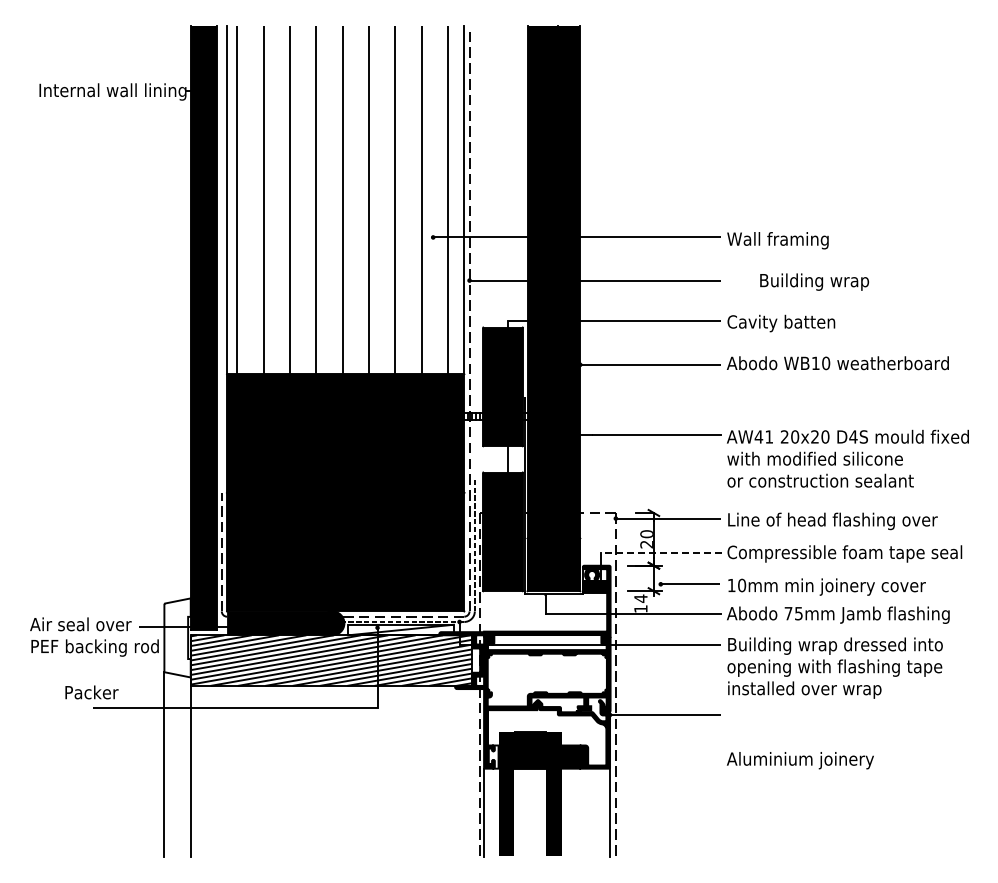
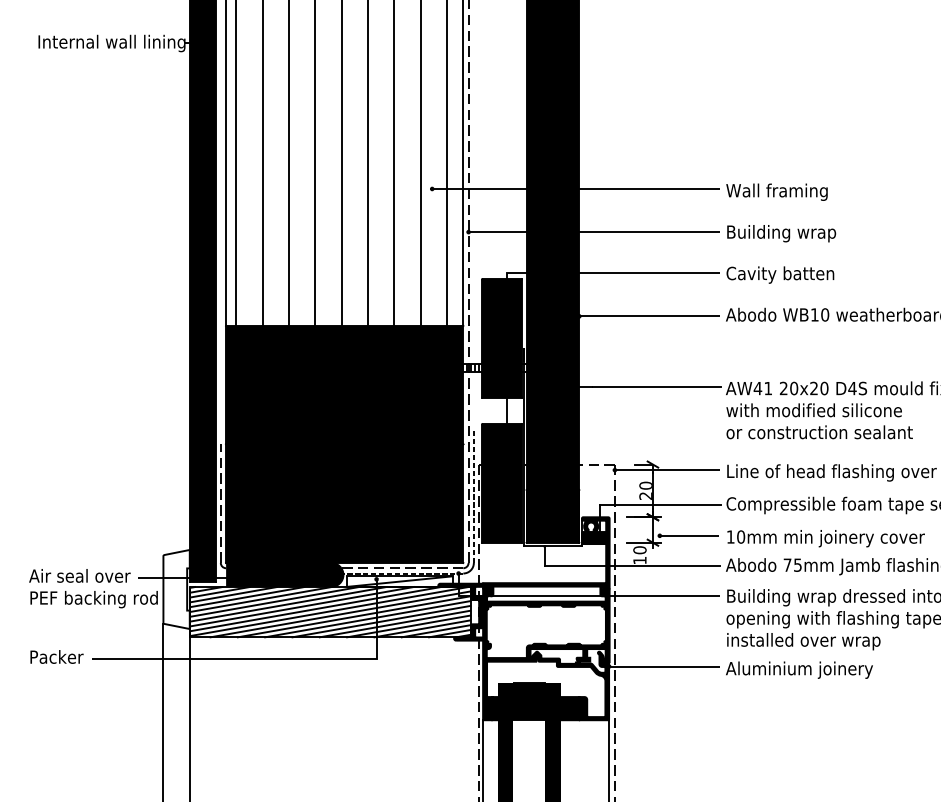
text: (814, 281) -> (781, 233), moved
line: (660, 553) -> (659, 505), dashed -> solid
text: (640, 598) -> (639, 550), 14 -> 10
text: (91, 692) -> (56, 657), moved
fill: (493, 756) -> (492, 708), added
text: (800, 760) -> (799, 670), moved

